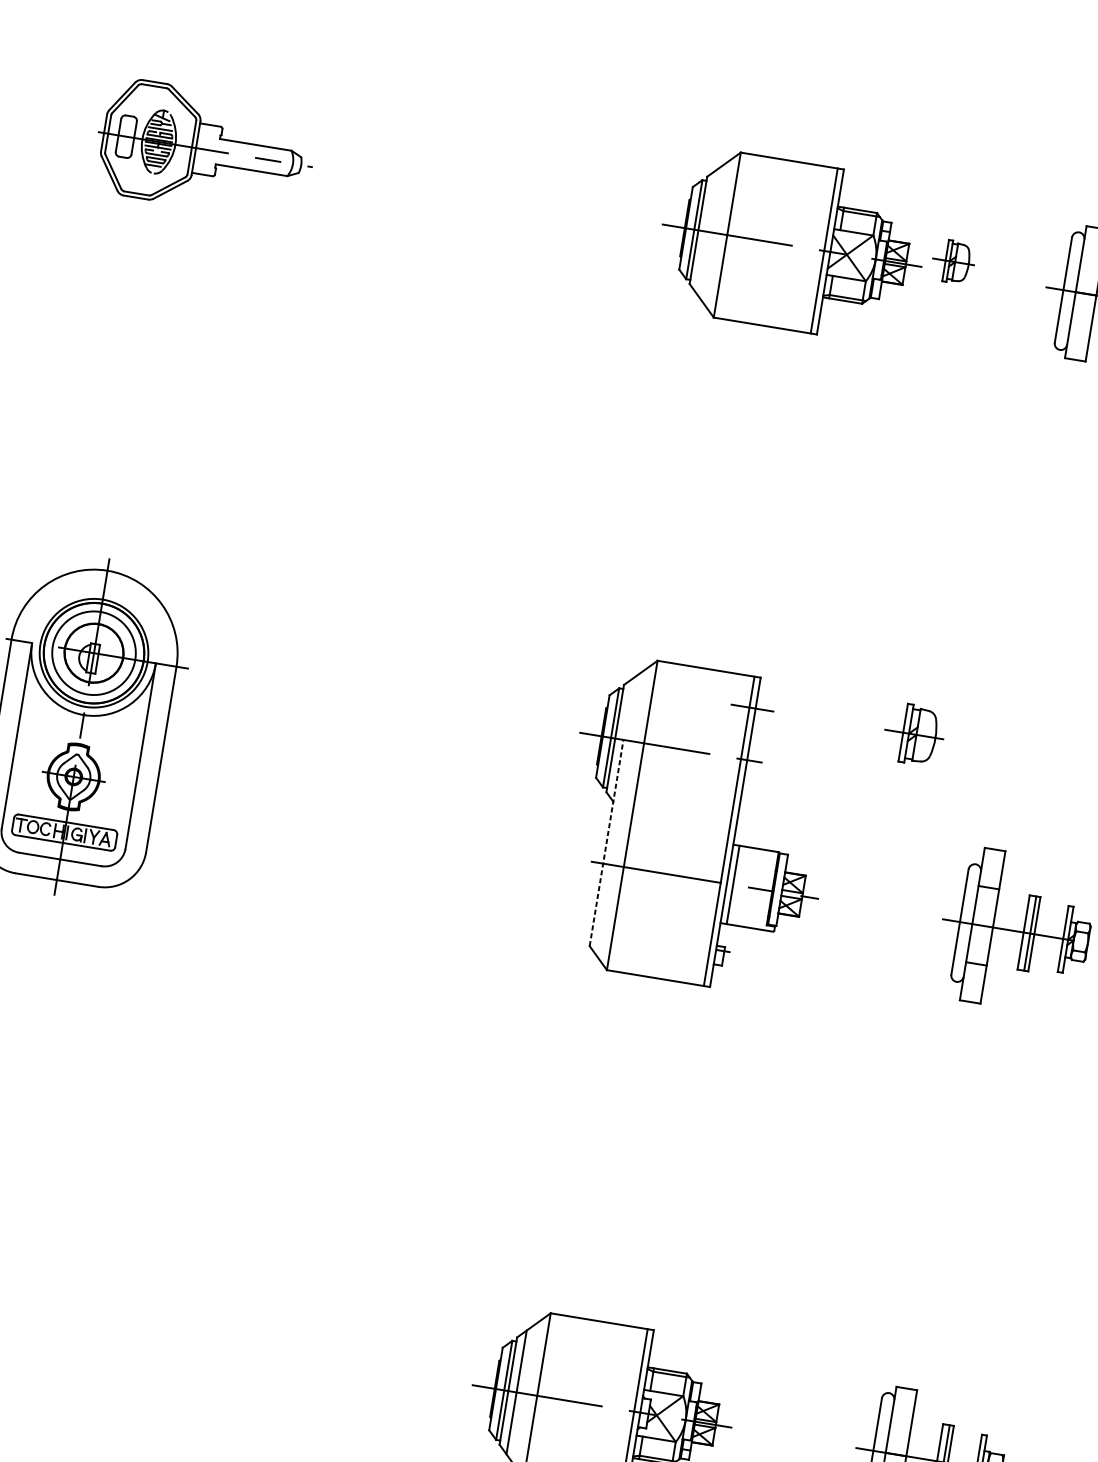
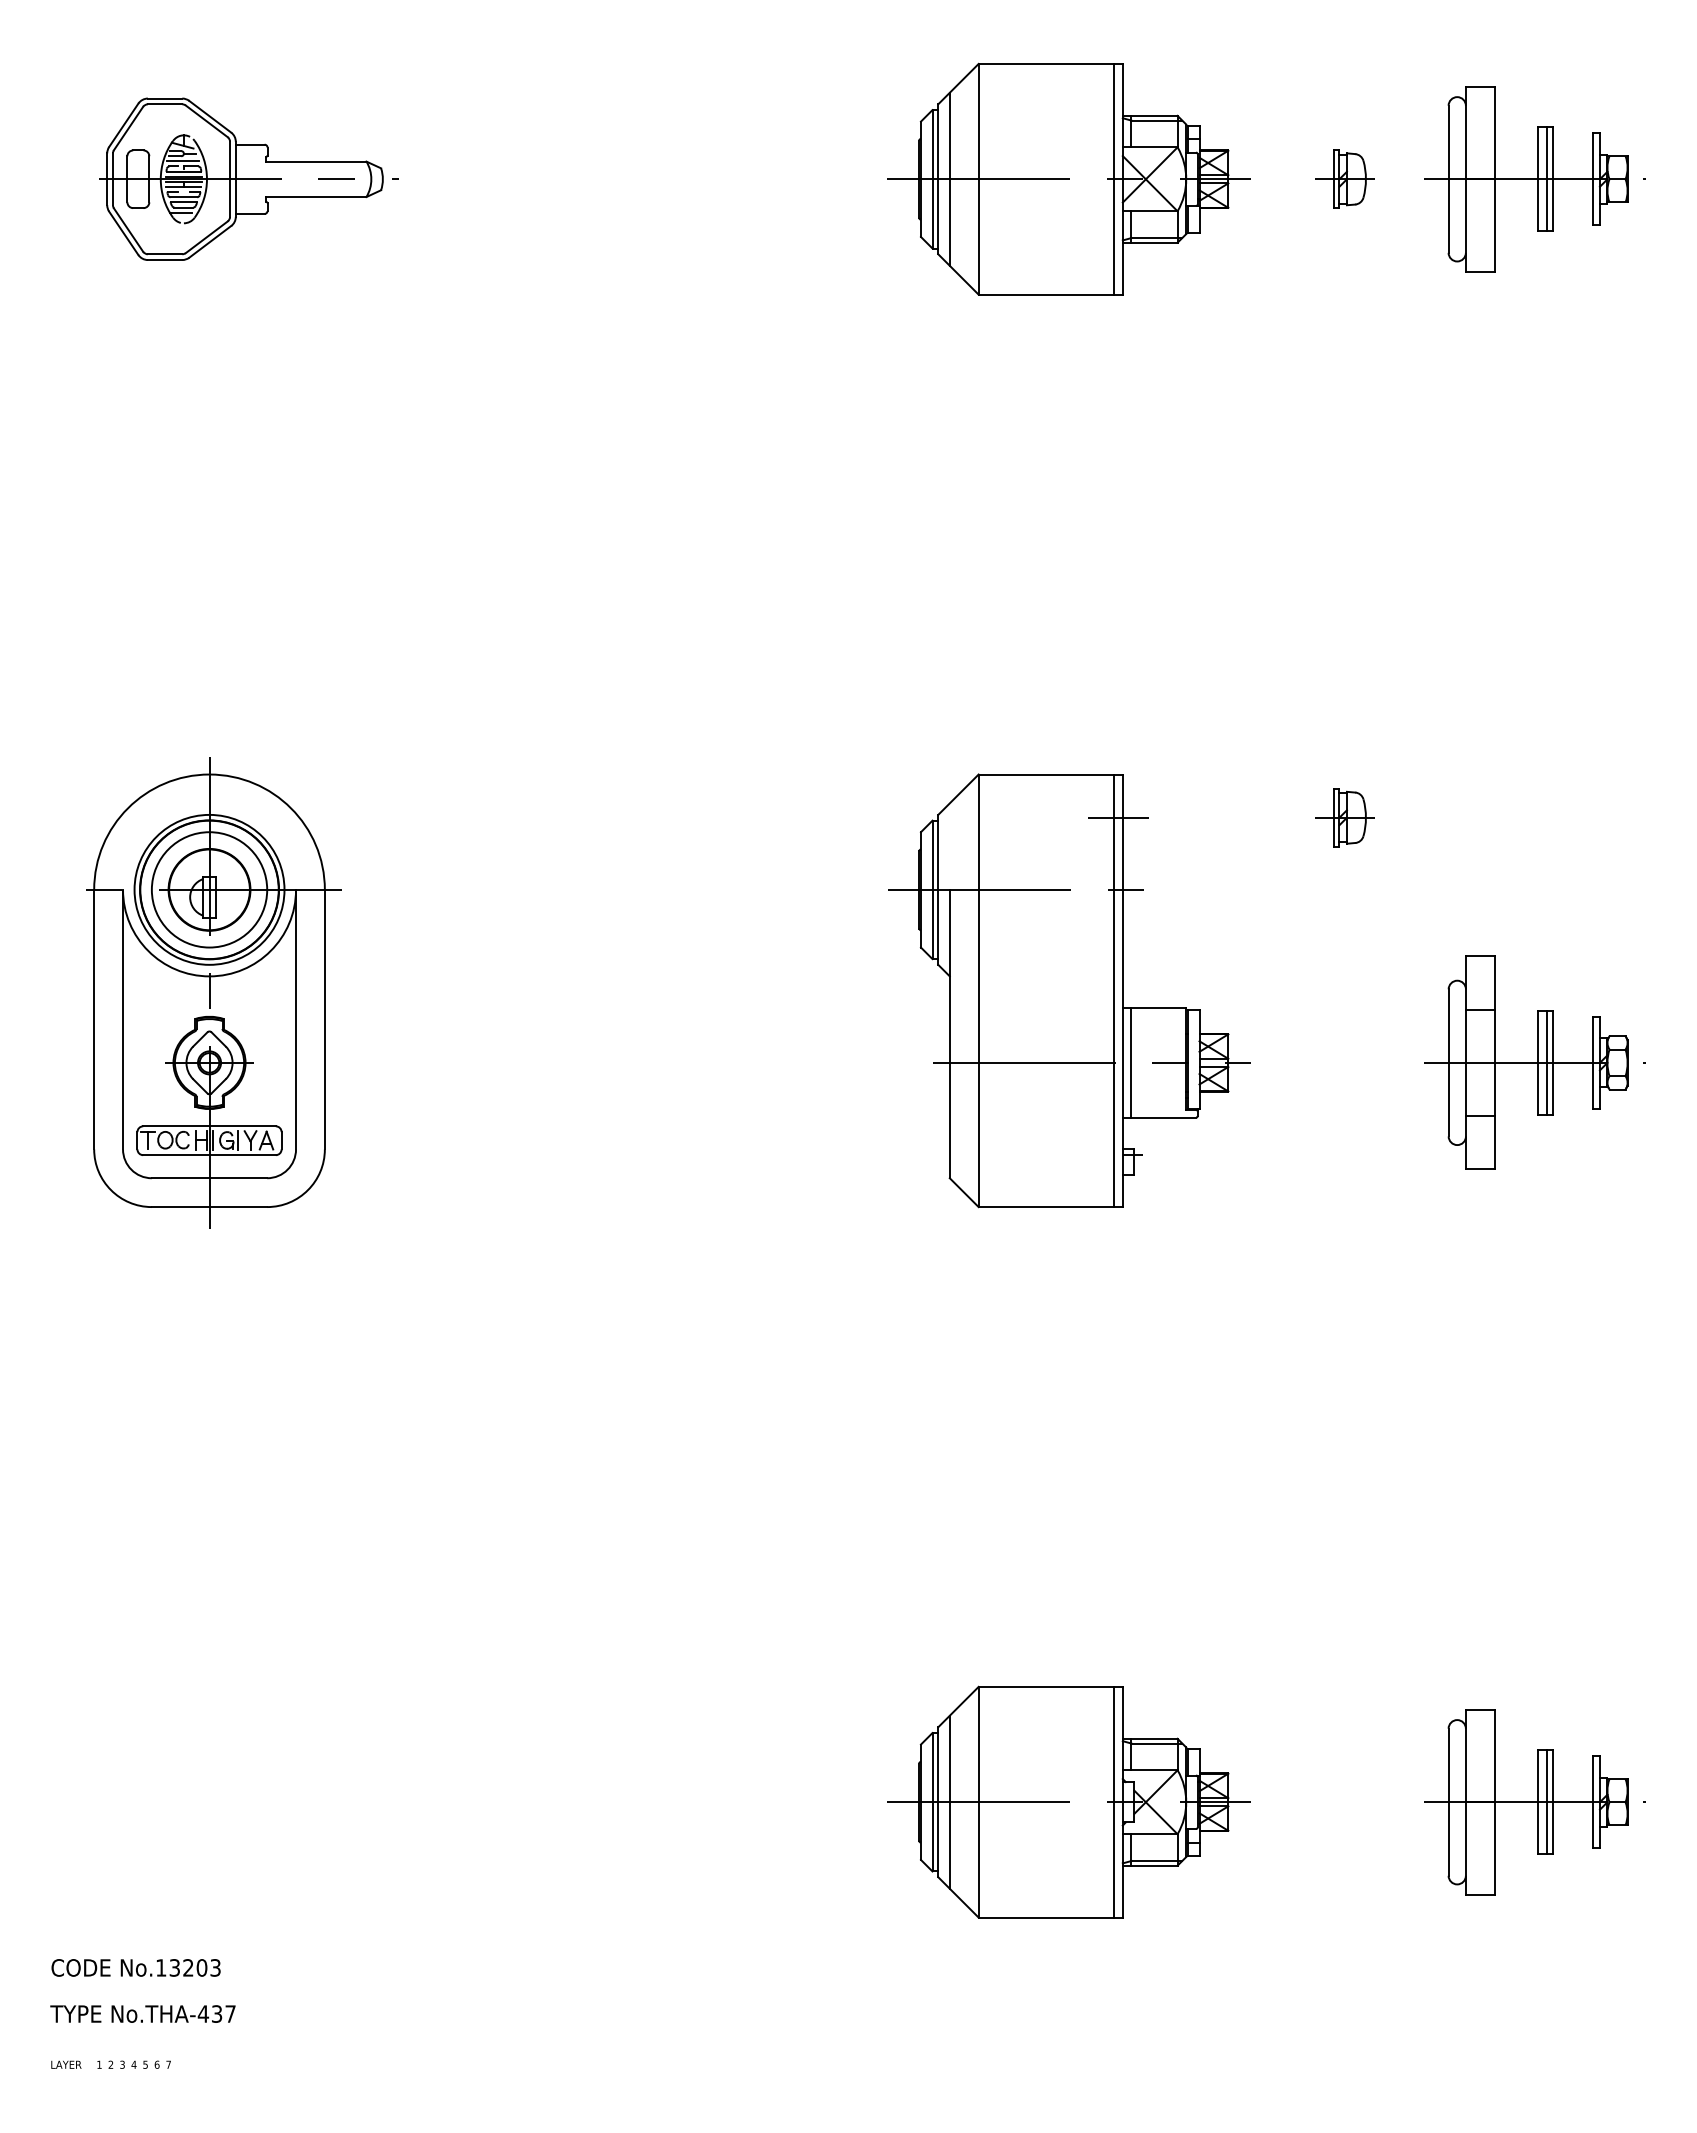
line: (706, 231) -> (949, 178), added
part: (953, 261) -> (1344, 178), moved
part: (914, 734) -> (1344, 817), size x0.71
line: (606, 842) -> (949, 1033), dashed -> solid

